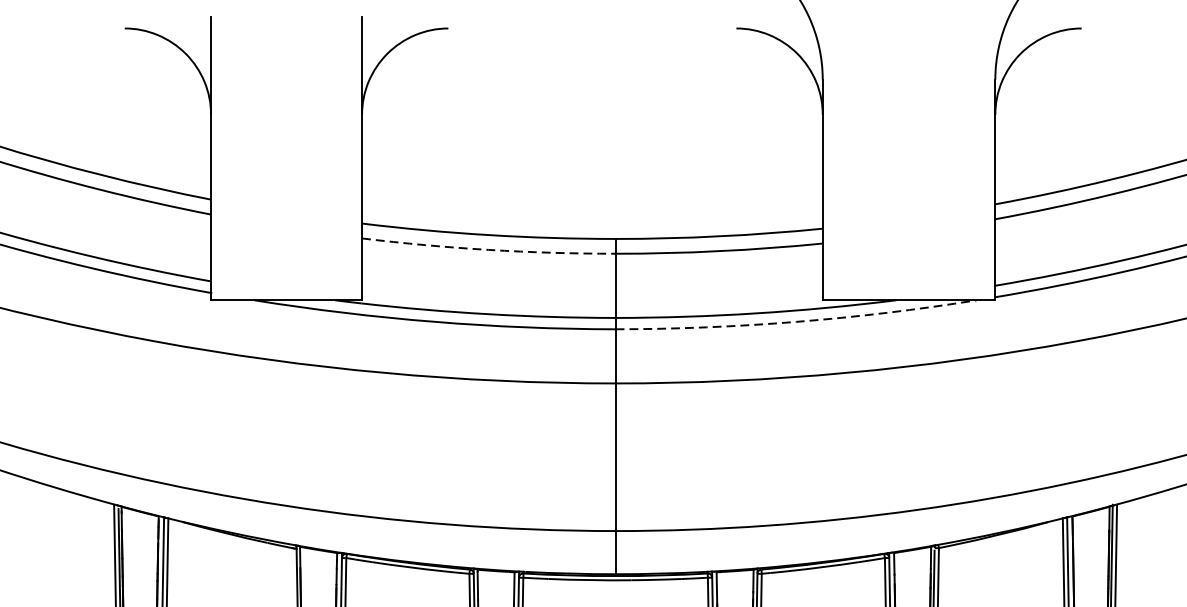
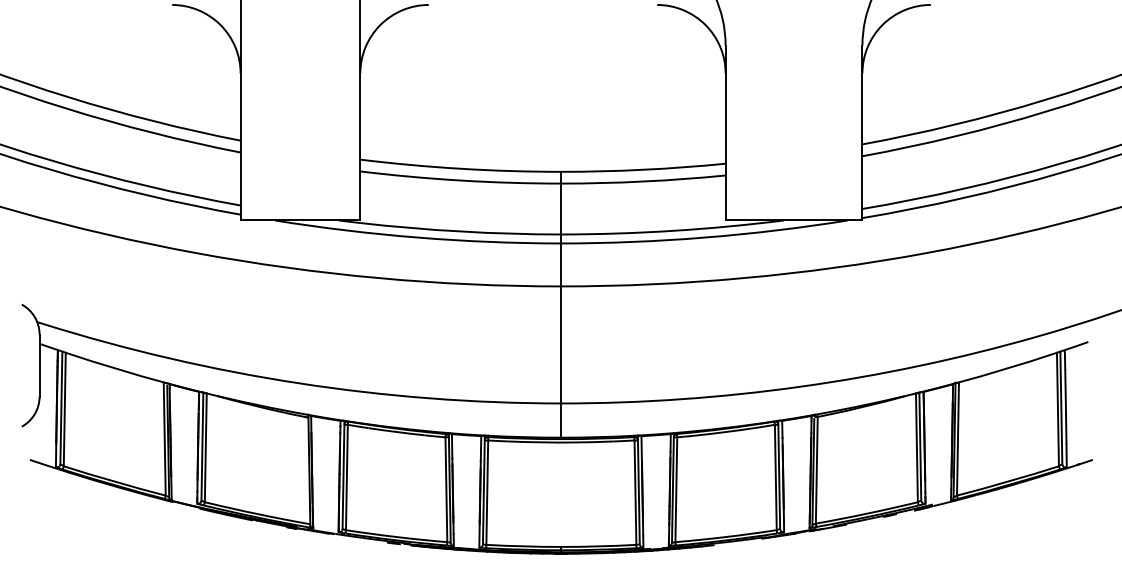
arc: (488, 249) -> (460, 180), dashed -> solid
arc: (796, 321) -> (704, 237), dashed -> solid

